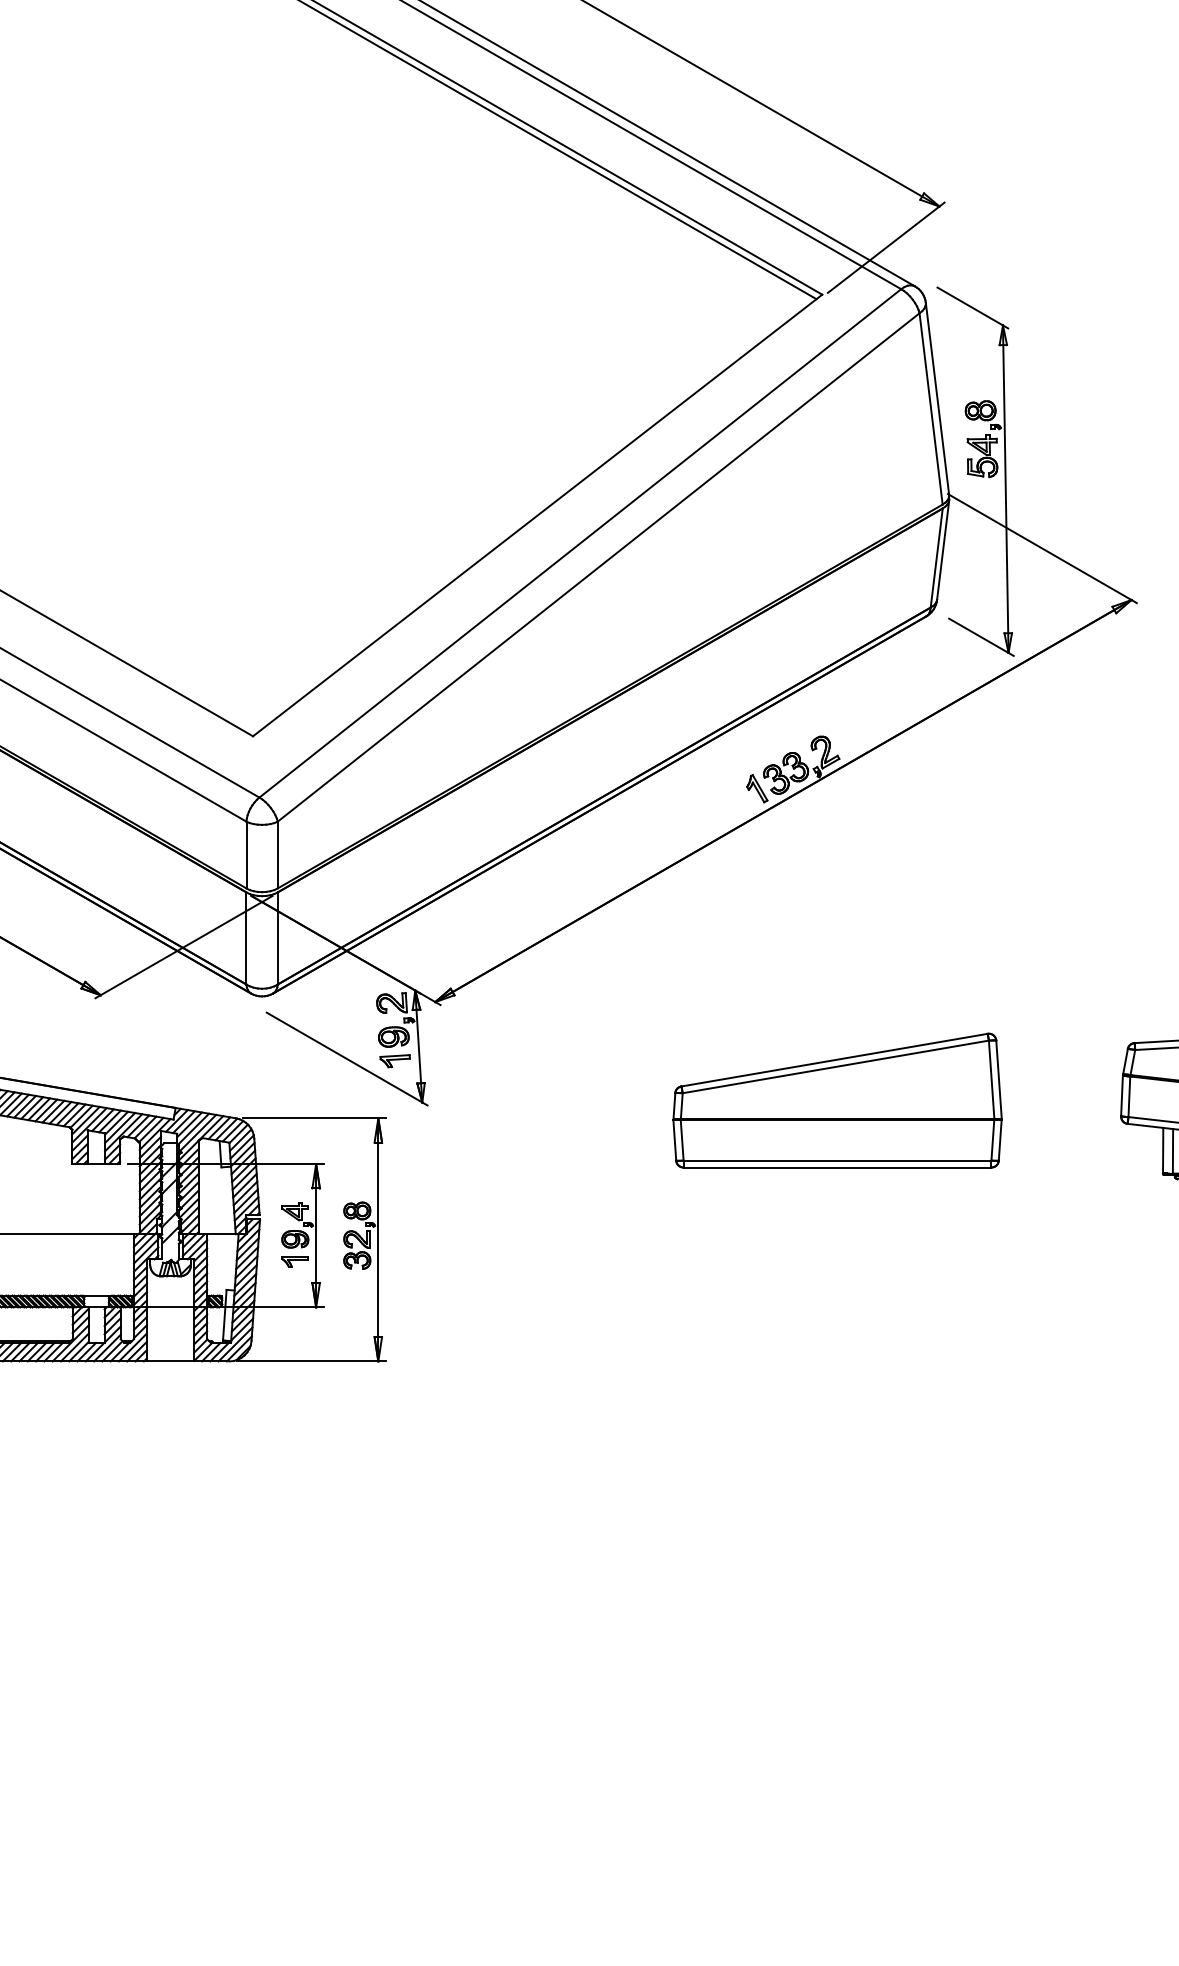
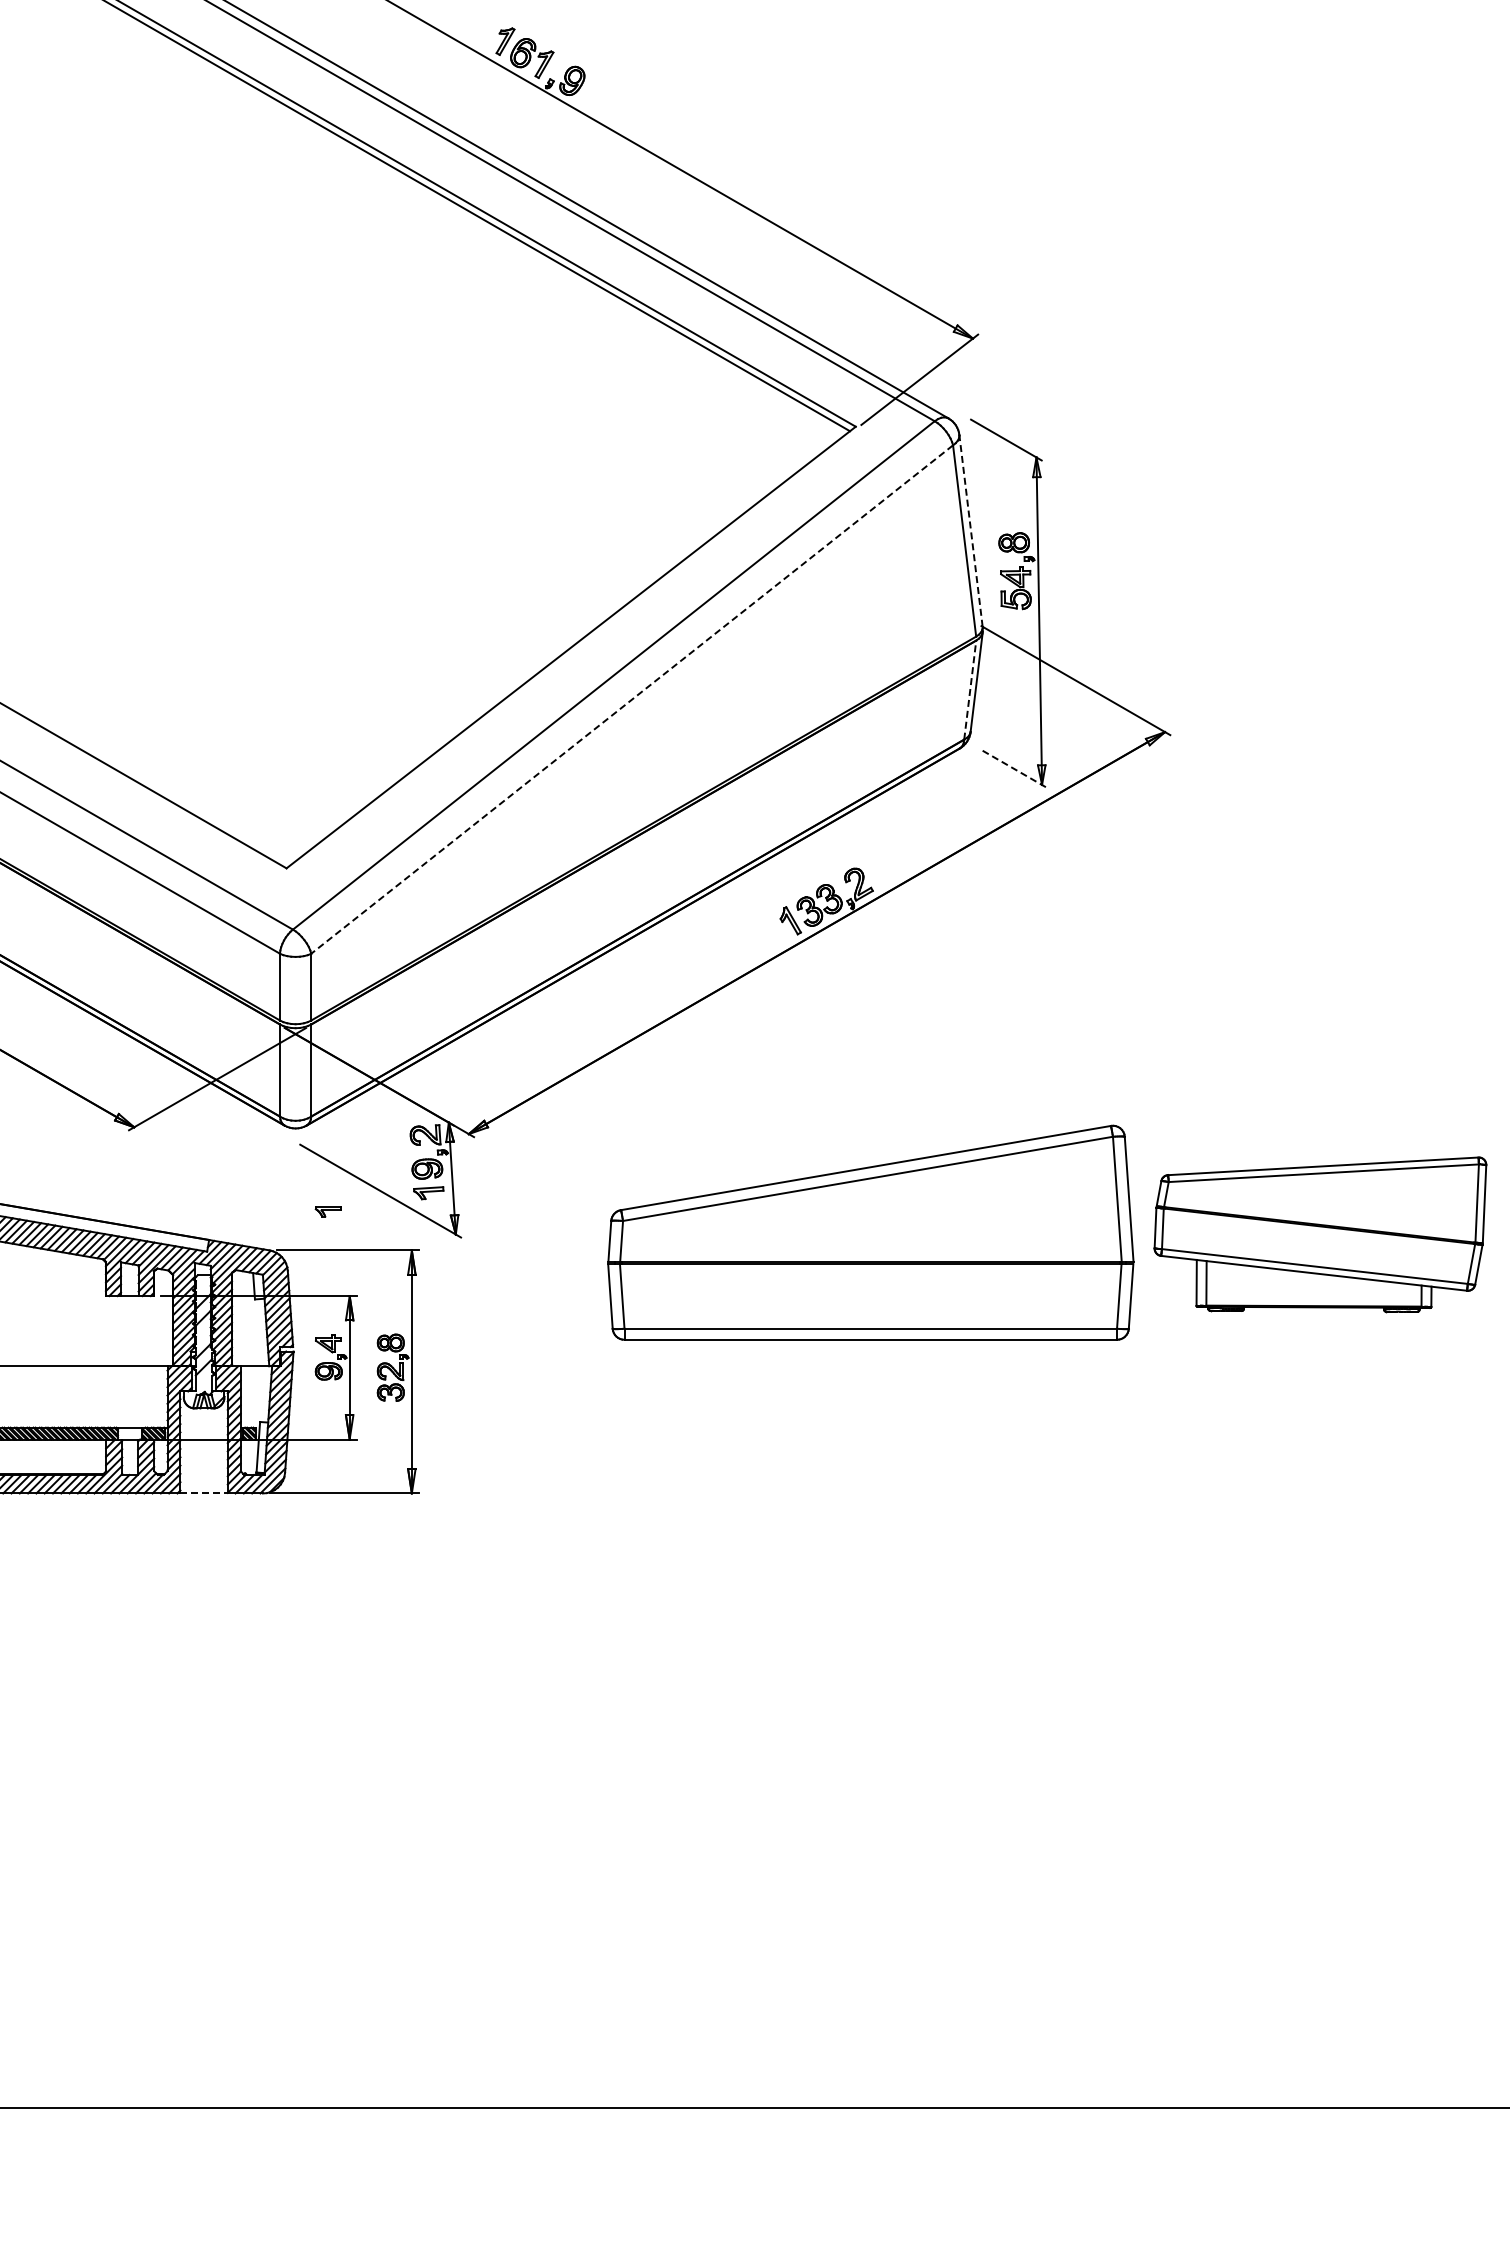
line: (937, 398) -> (971, 530), solid -> dashed
line: (936, 558) -> (970, 690), solid -> dashed
line: (597, 567) -> (631, 699), solid -> dashed
line: (981, 637) -> (1015, 769), solid -> dashed
part: (837, 1100) -> (871, 1232), size x1.6
part: (293, 1261) -> (327, 1211), moved
line: (170, 1361) -> (204, 1493), solid -> dashed

